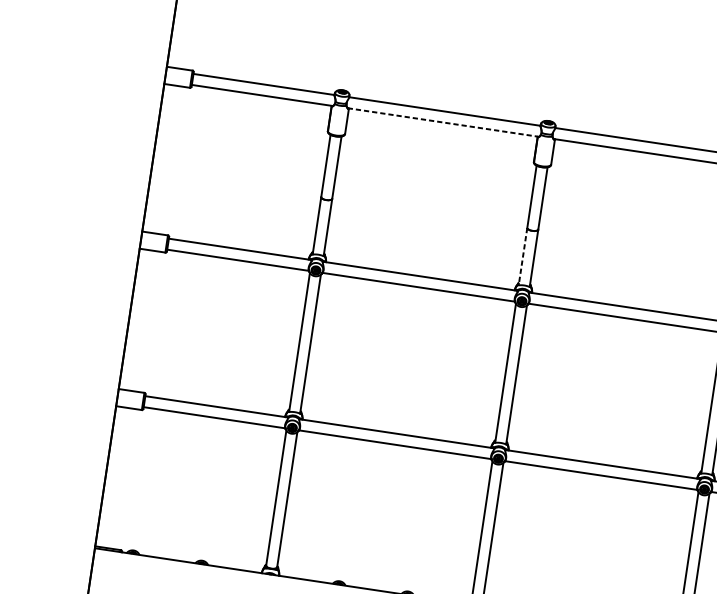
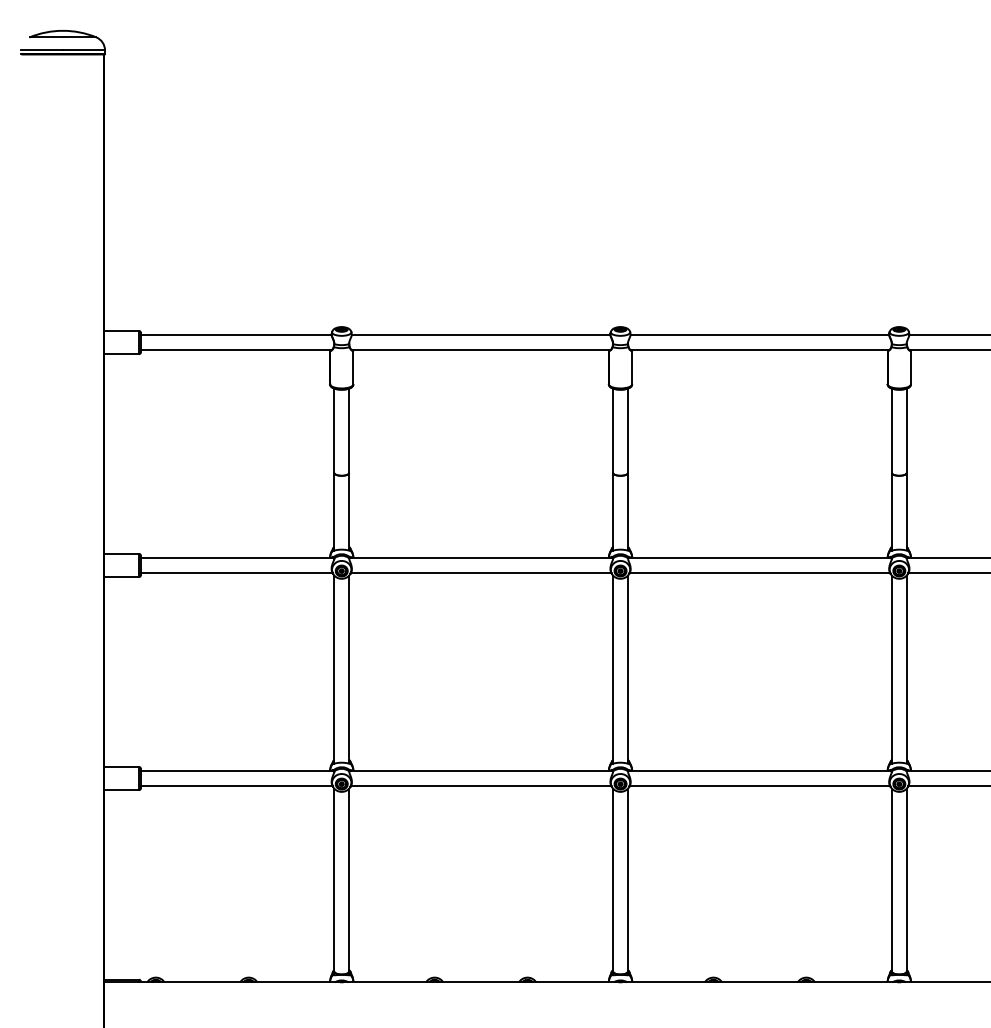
line: (443, 122) -> (481, 350), dashed -> solid
line: (523, 256) -> (613, 511), dashed -> solid

